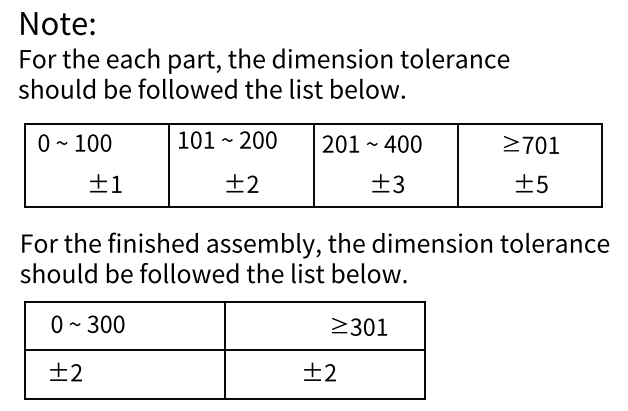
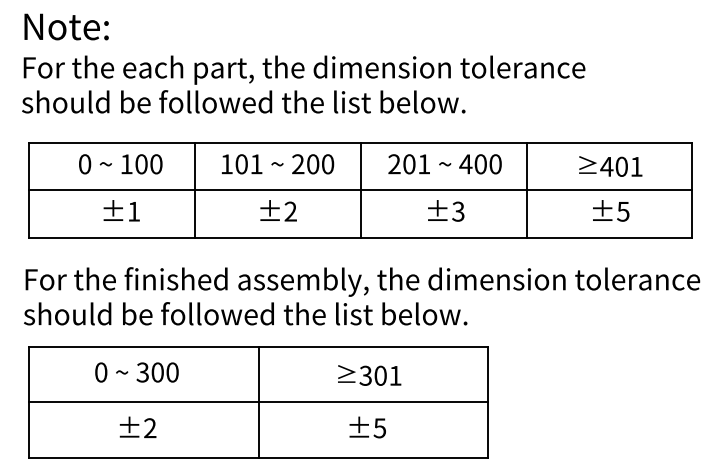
text: (227, 139) -> (277, 163), moved
text: (74, 142) -> (120, 163), moved
text: (372, 143) -> (445, 163), moved
text: (527, 144) -> (606, 165), 701 -> 401
line: (313, 165) -> (360, 190), added
text: (87, 324) -> (136, 372), moved
text: (359, 326) -> (369, 375), moved
text: (65, 371) -> (137, 426), moved
text: (330, 372) -> (379, 427), ±2 -> ±5

